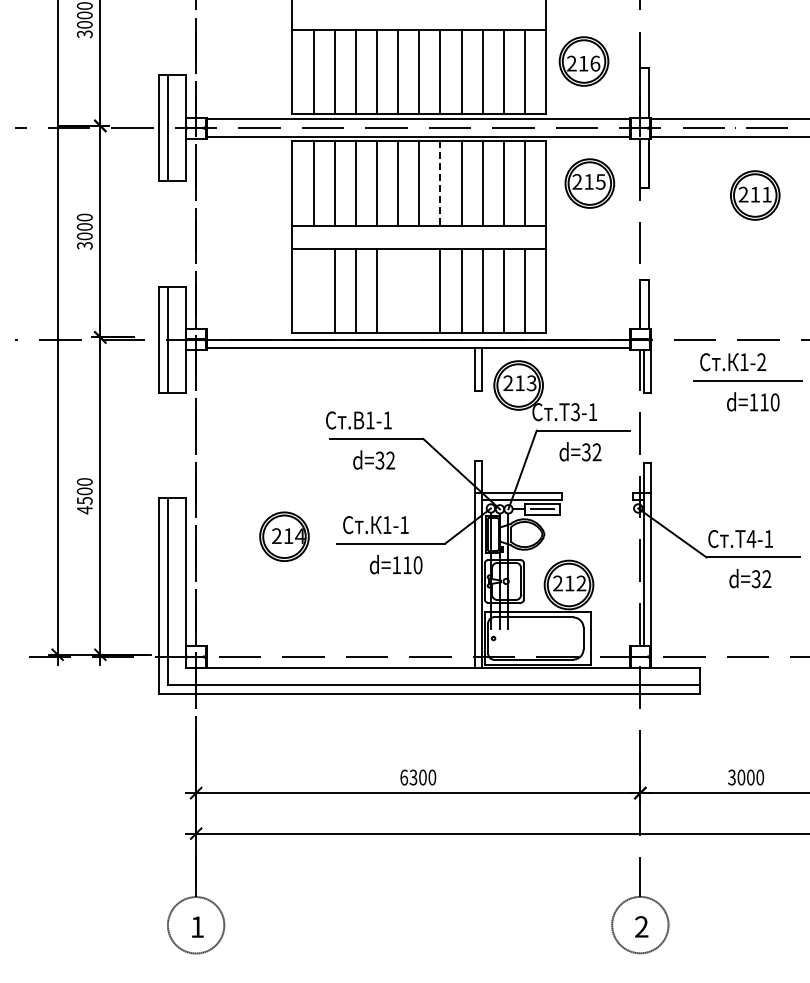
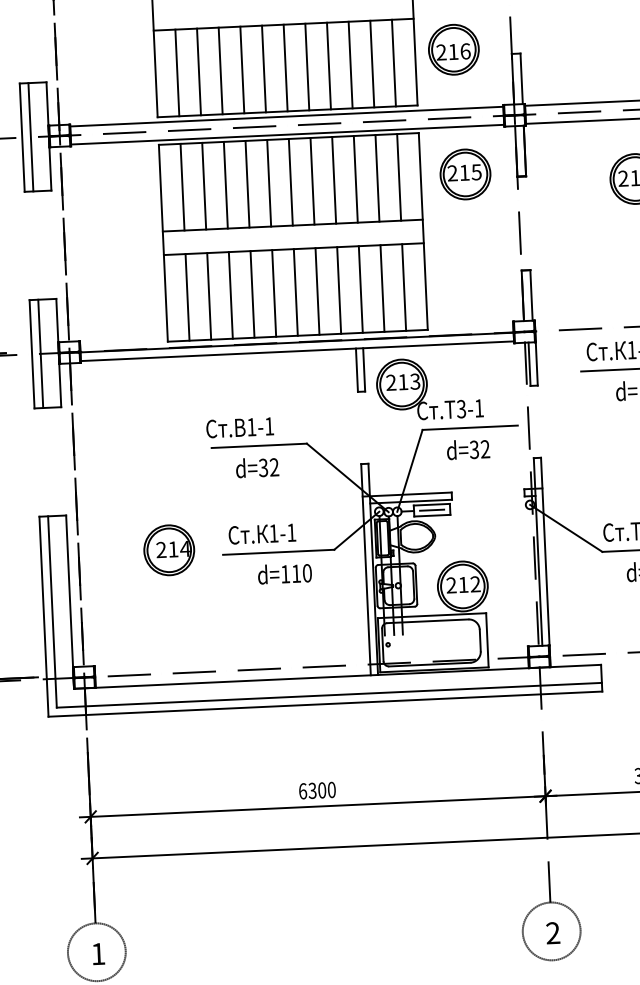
line: (440, 183) -> (312, 181), dashed -> solid
line: (313, 290) -> (187, 296), added
line: (398, 290) -> (274, 292), added
line: (419, 290) -> (296, 291), added

